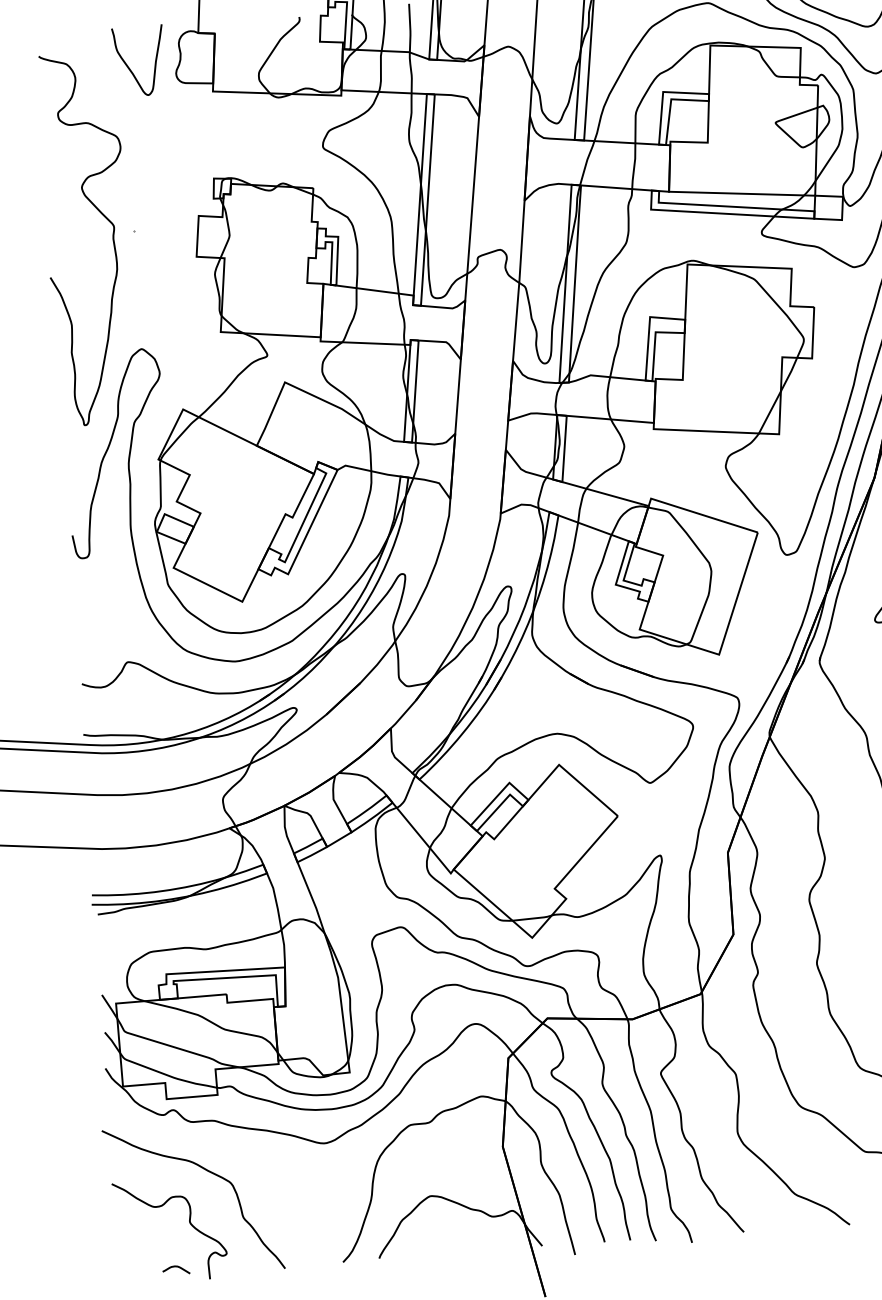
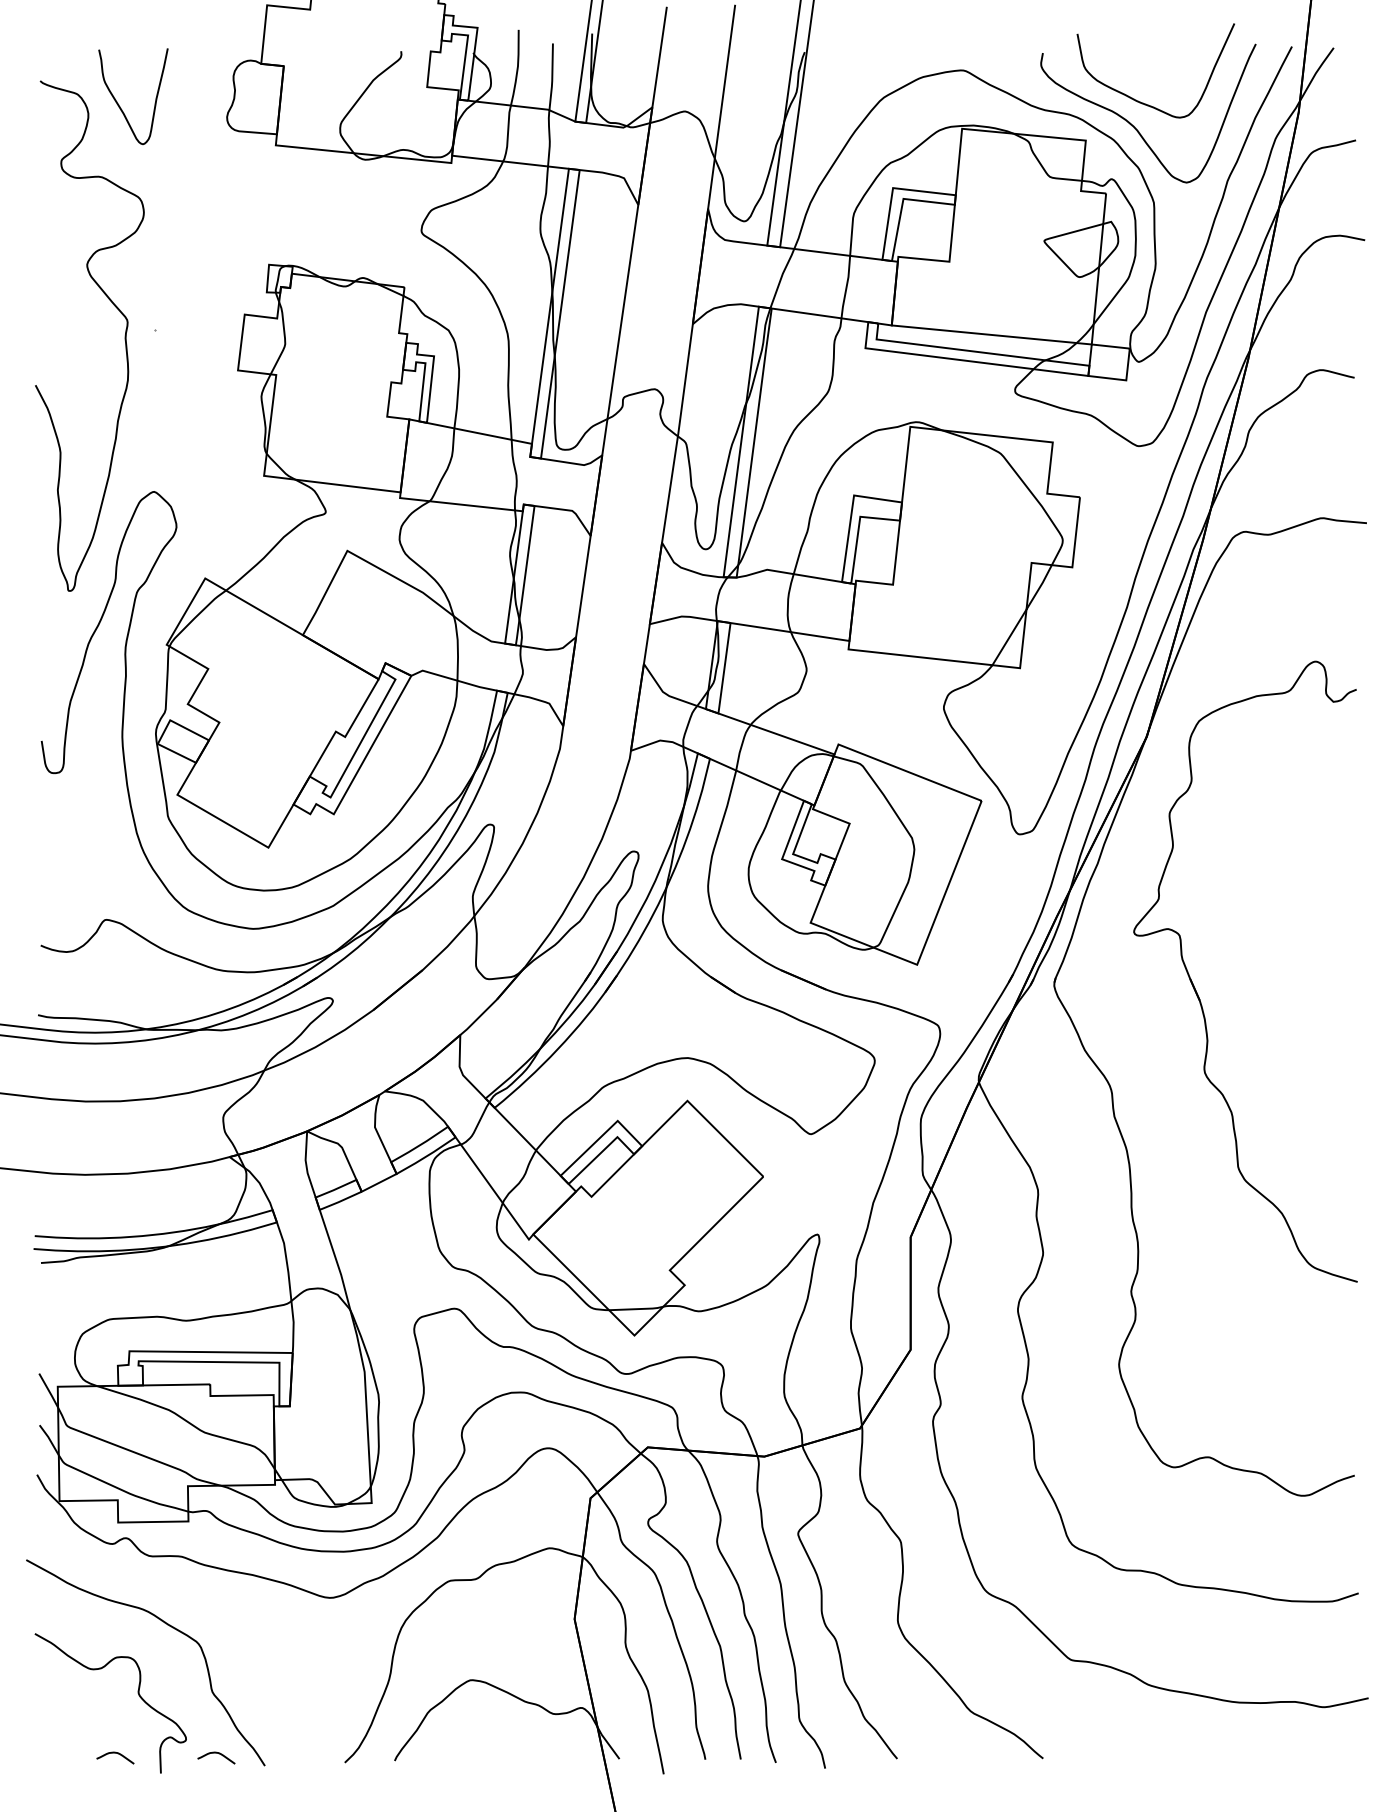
curve: (129, 67) -> (119, 104), moved
curve: (249, 1261) -> (216, 1753), added

